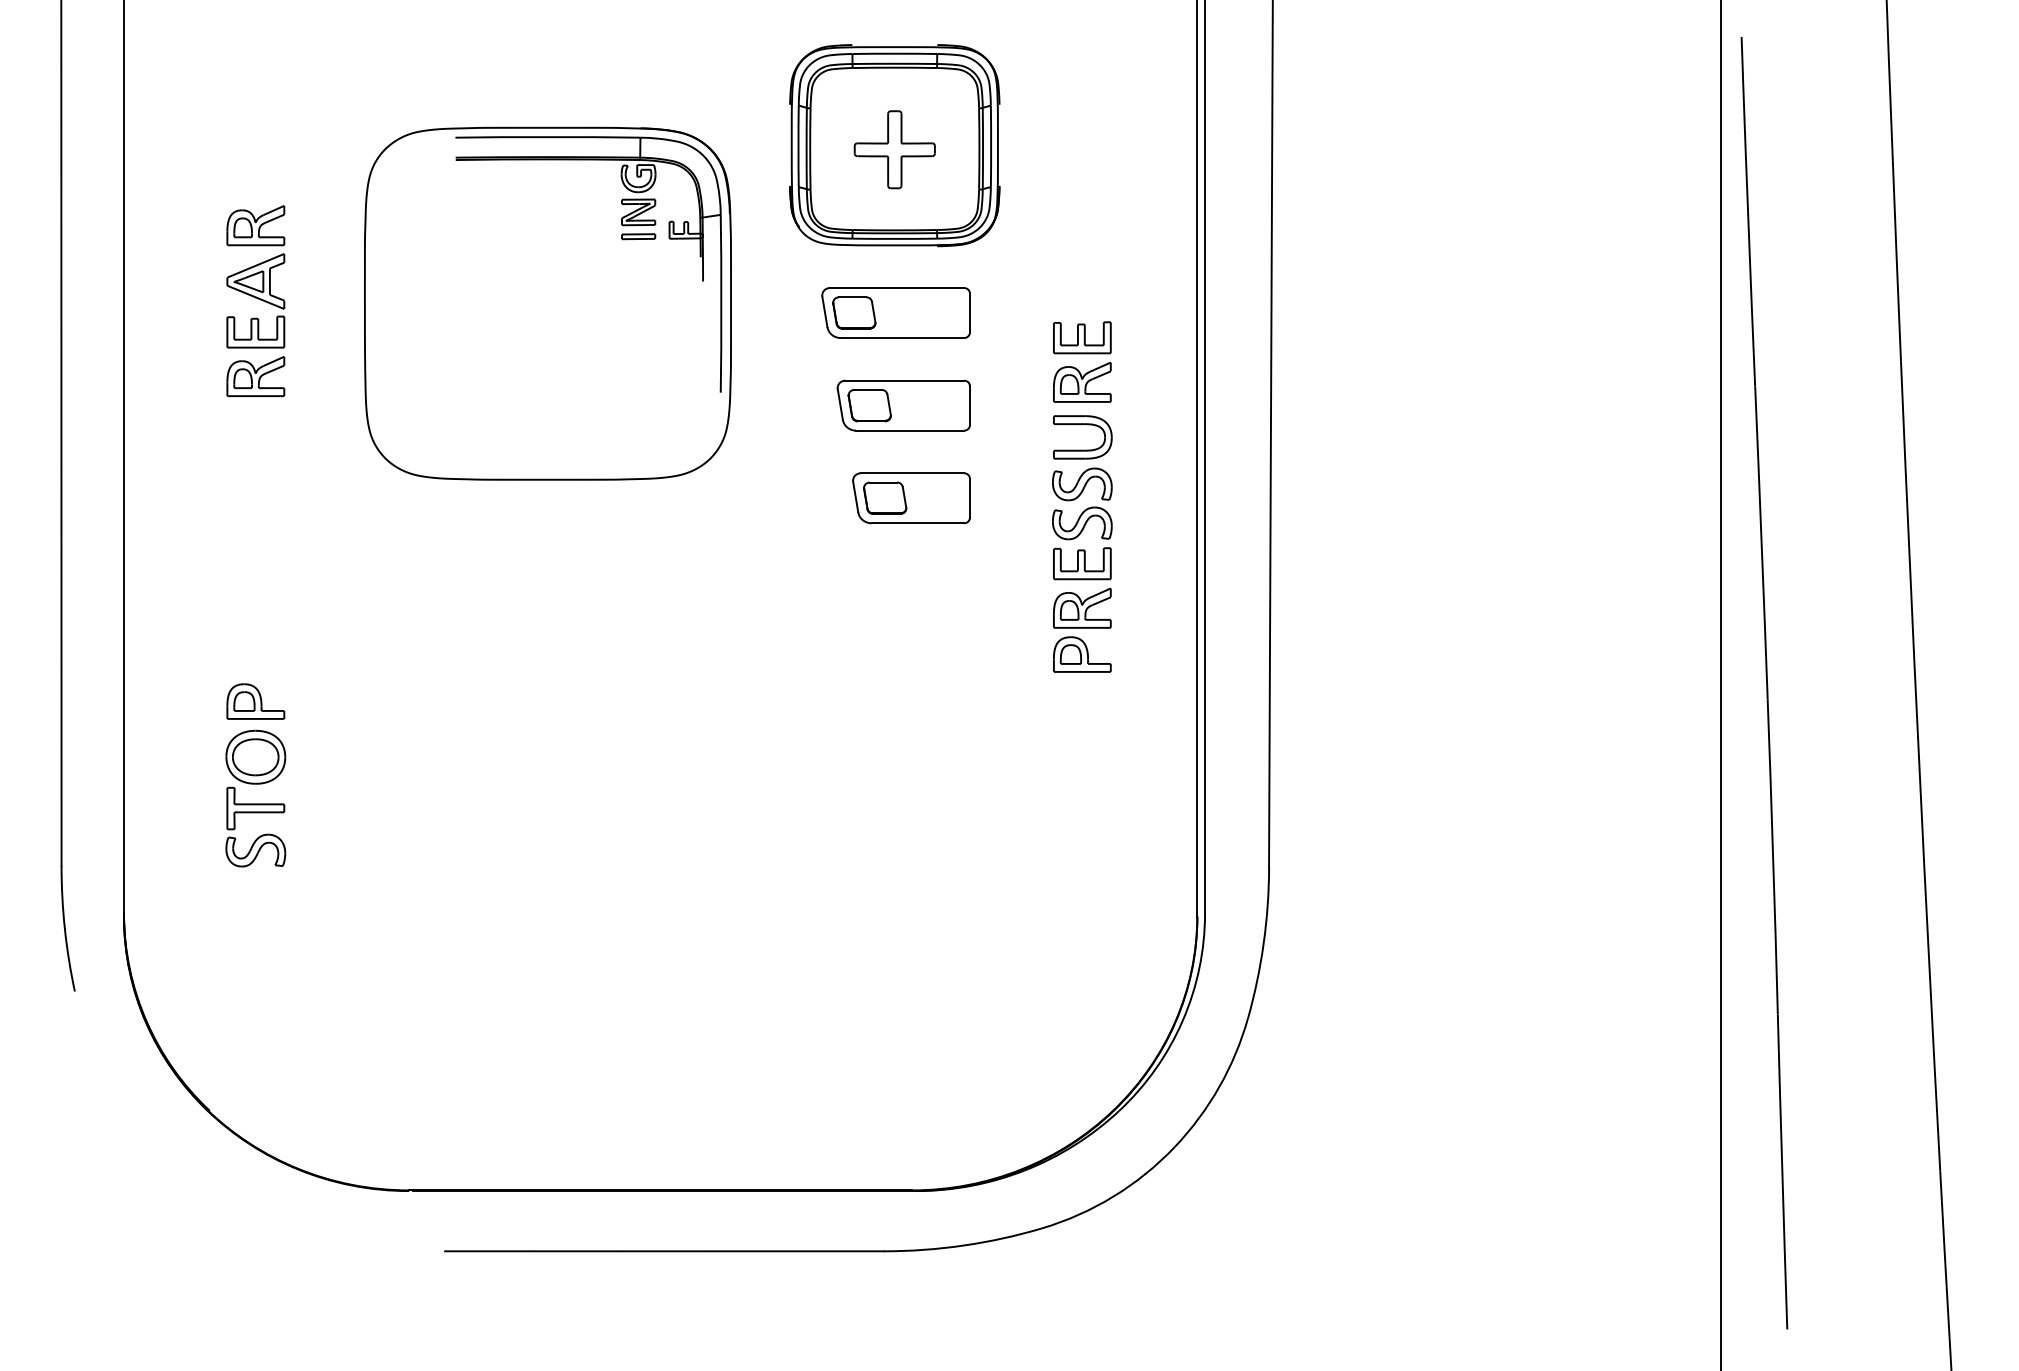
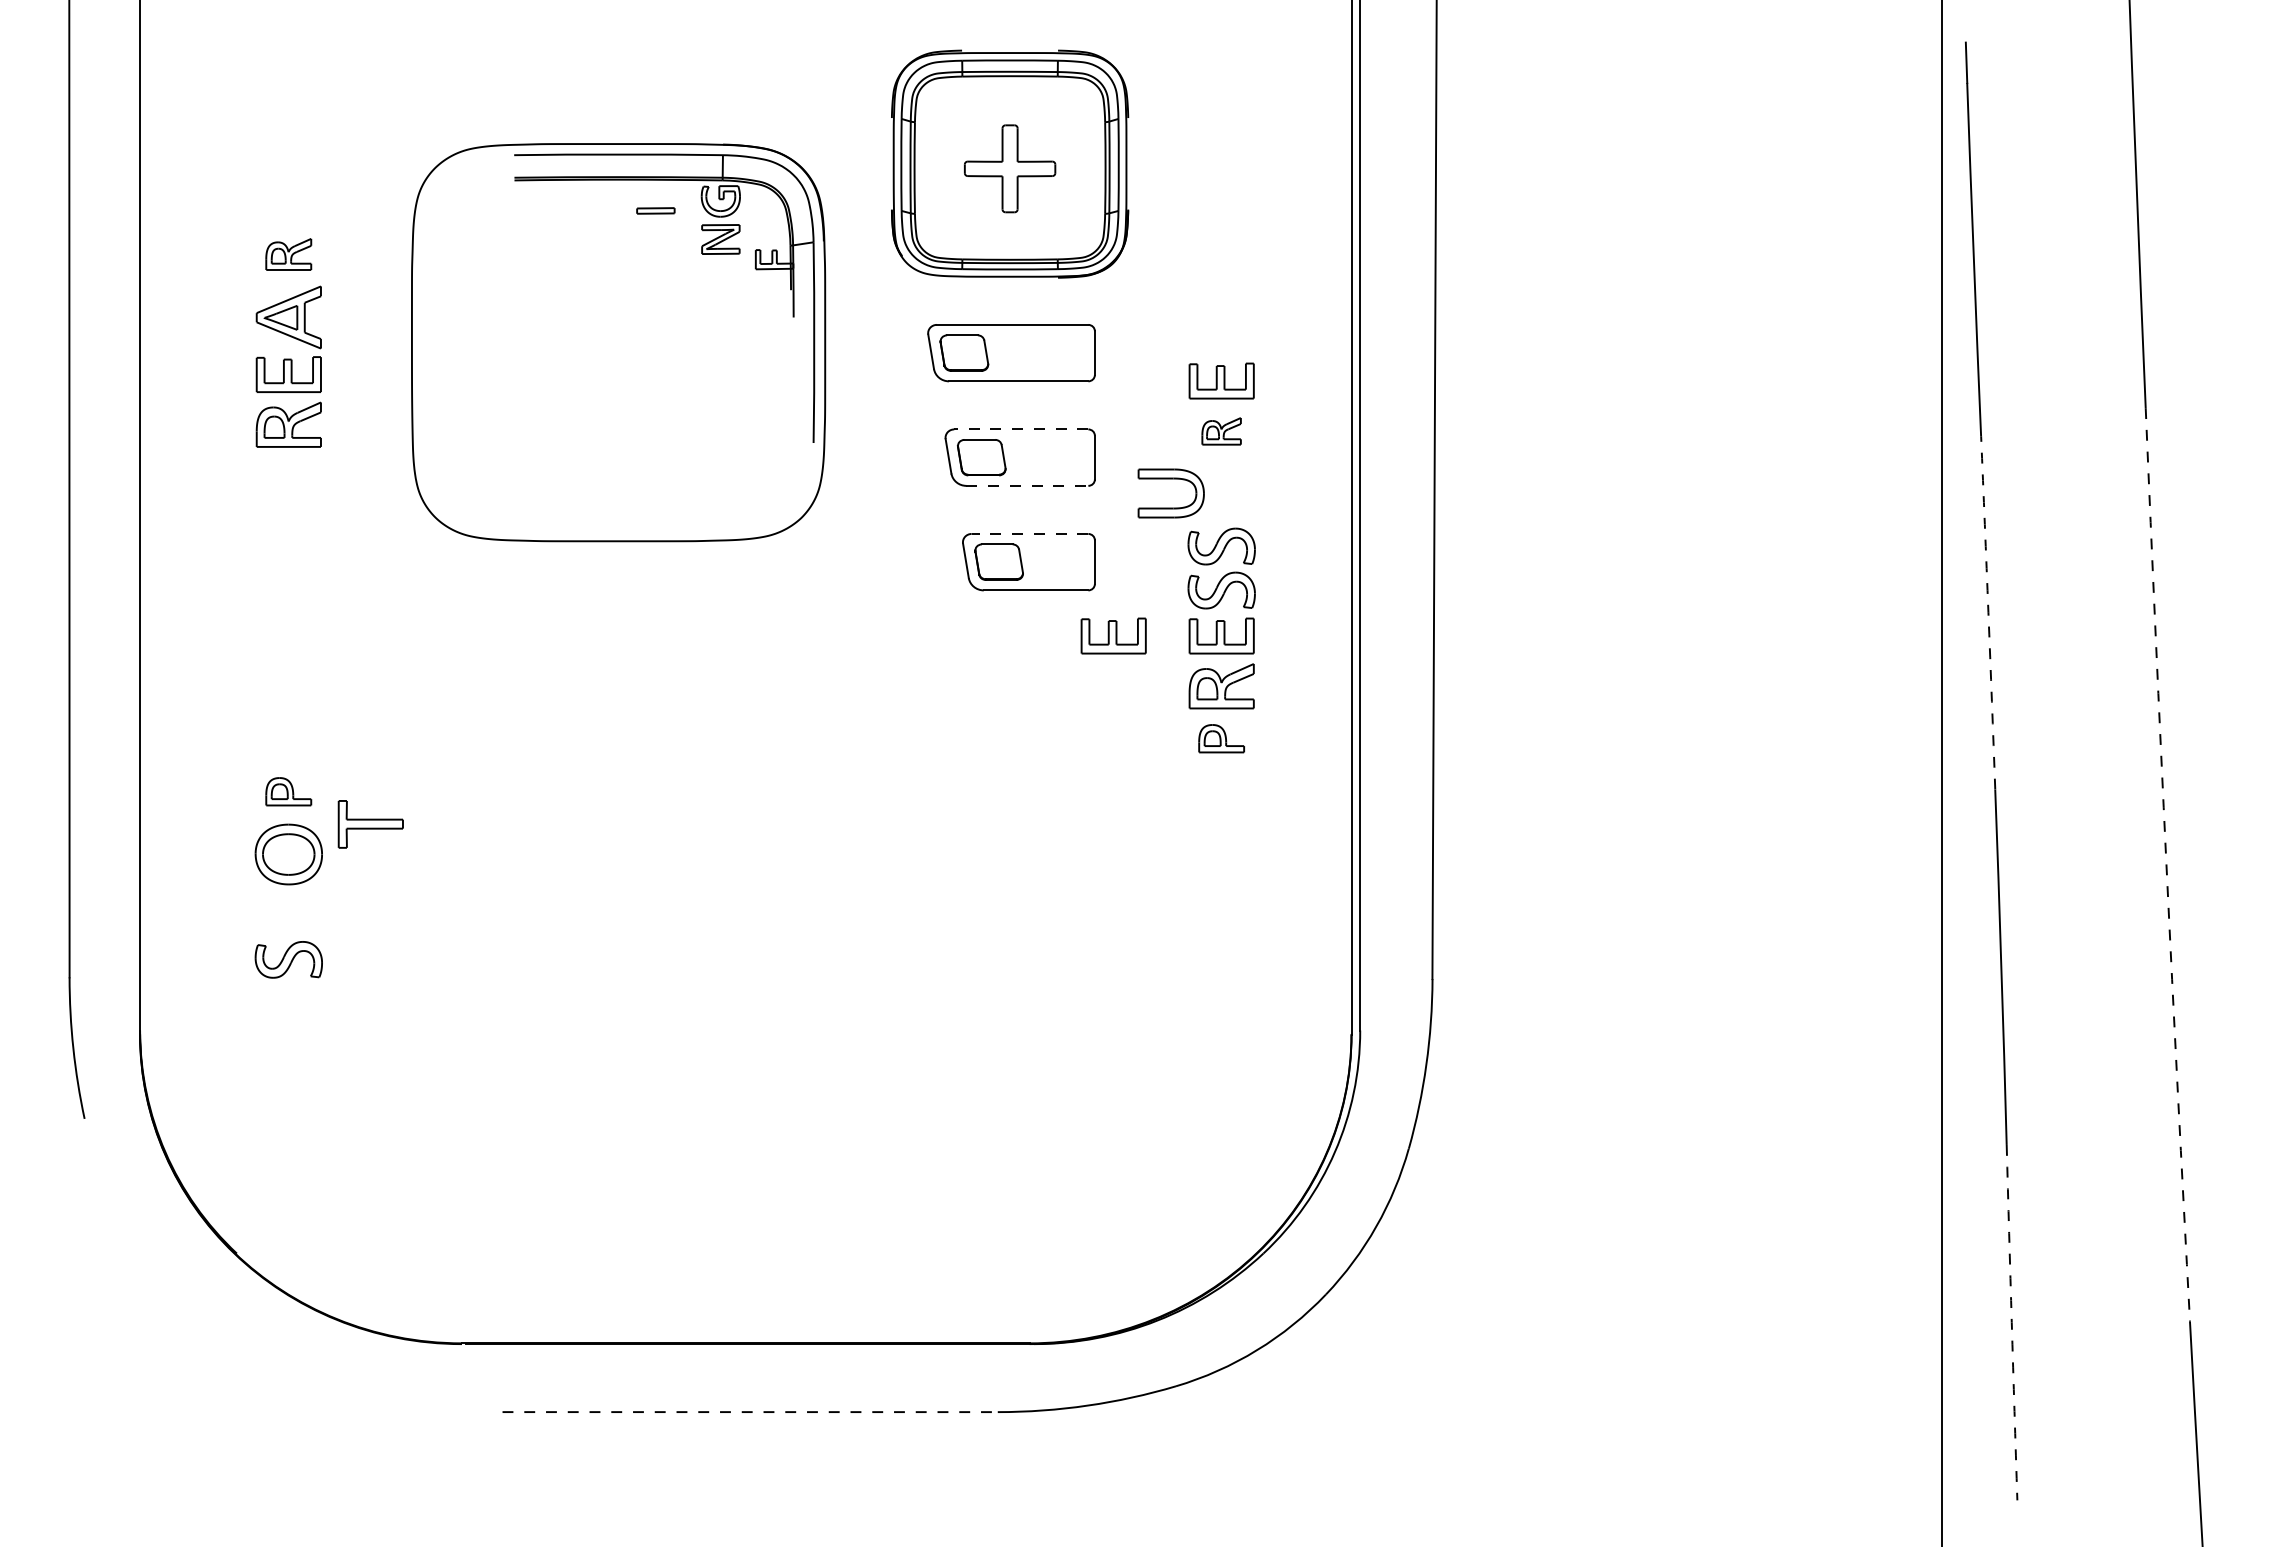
part: (255, 225) -> (288, 254), size x0.7
part: (638, 236) -> (655, 210), moved
line: (904, 380) -> (1020, 429), solid -> dashed
part: (1082, 382) -> (1221, 431), size x0.6
part: (1082, 425) -> (1170, 479), moved
line: (910, 430) -> (1027, 485), solid -> dashed
line: (912, 472) -> (1029, 533), solid -> dashed
arc: (1761, 542) -> (1988, 612), solid -> dashed
part: (986, 563) -> (1113, 635), added
part: (1082, 654) -> (1221, 738), size x0.7
part: (255, 701) -> (288, 791), size x0.7
arc: (1919, 766) -> (2166, 864), solid -> dashed
part: (255, 808) -> (370, 824), moved
arc: (1782, 1171) -> (2011, 1322), solid -> dashed
line: (664, 1251) -> (750, 1412), solid -> dashed

